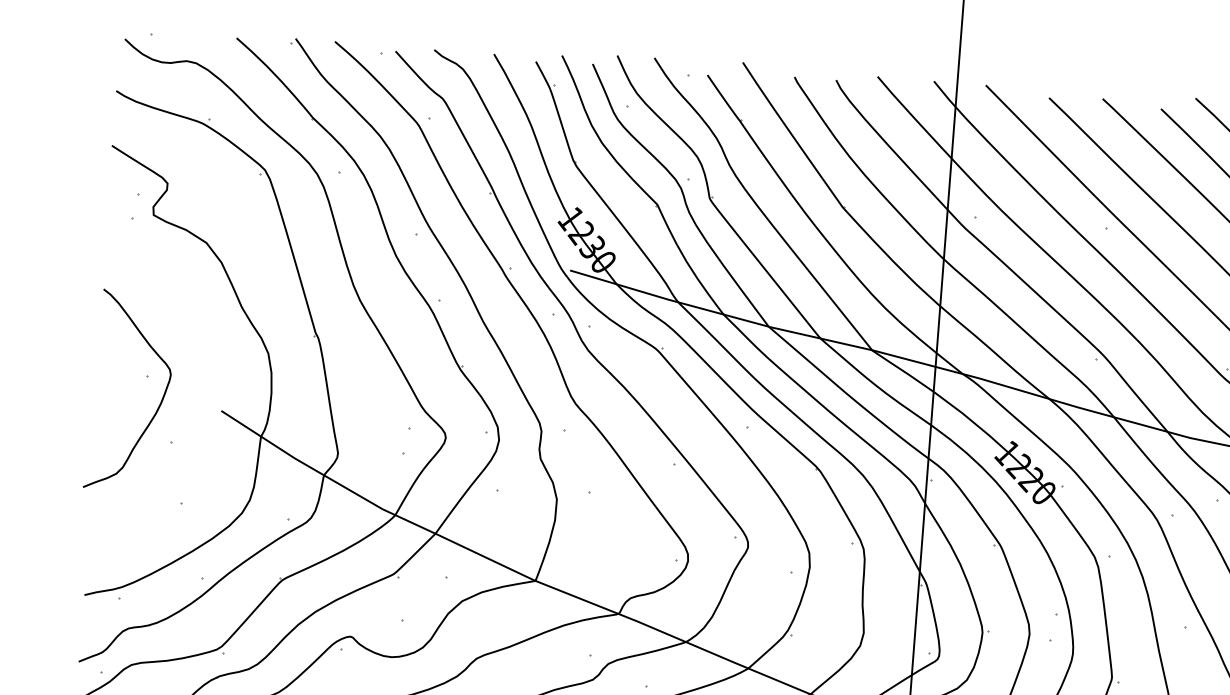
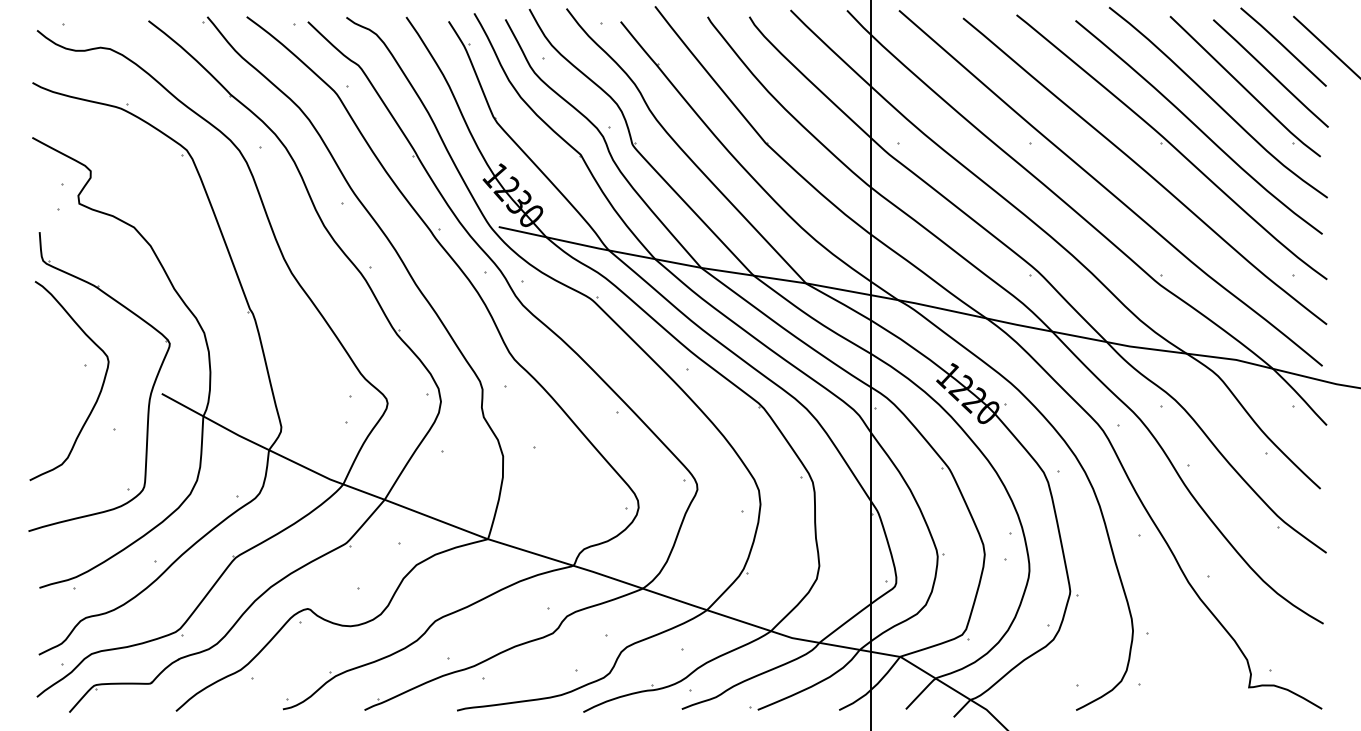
part: (208, 411) -> (149, 395), added

